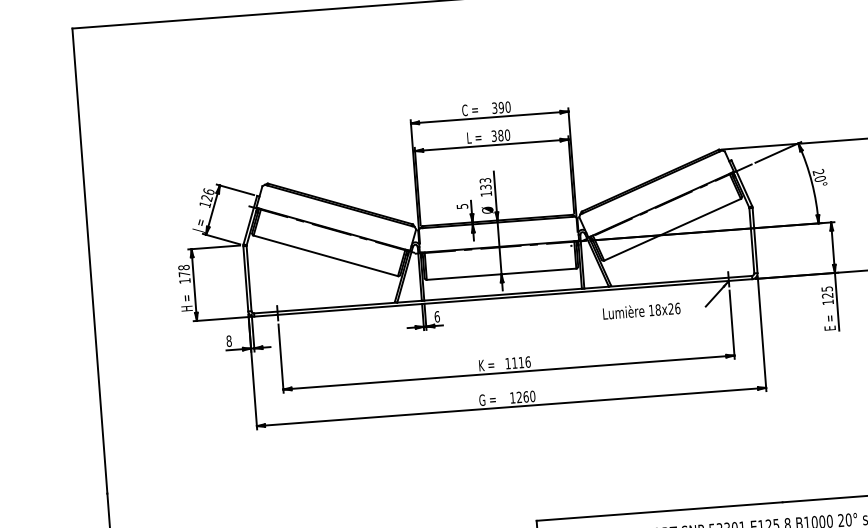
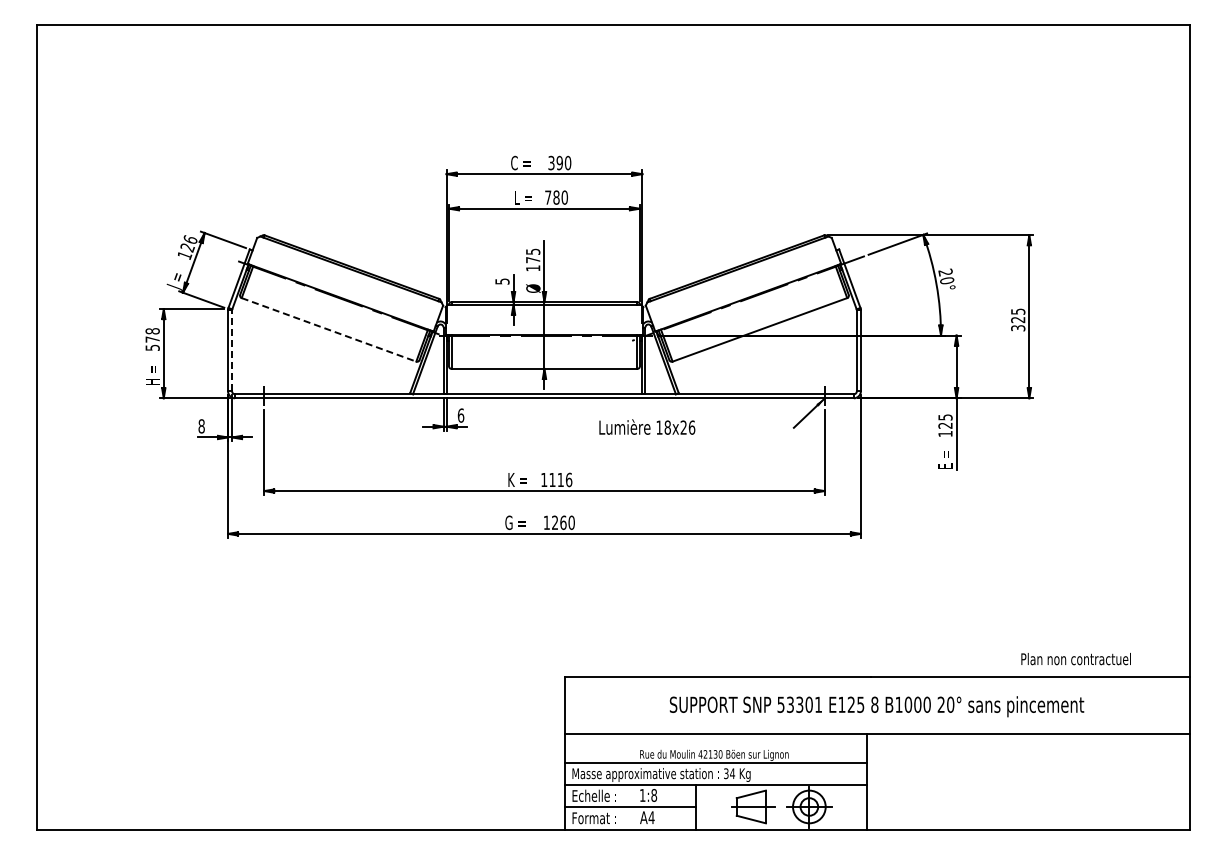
text: (494, 136) -> (548, 197), 380 -> 780
text: (485, 183) -> (533, 255), 133 -> 175
line: (326, 255) -> (329, 329), solid -> dashed
line: (249, 278) -> (232, 350), solid -> dashed
text: (184, 280) -> (152, 347), 178 -> 578
text: (641, 310) -> (647, 426), moved

